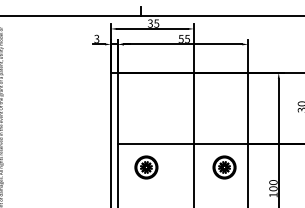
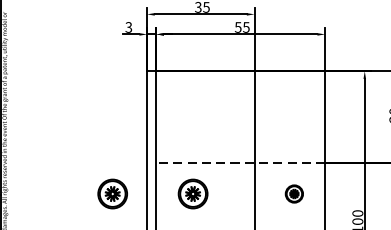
line: (182, 143) -> (239, 162), solid -> dashed
part: (84, 167) -> (112, 194), added
part: (224, 167) -> (294, 194), size x0.6

